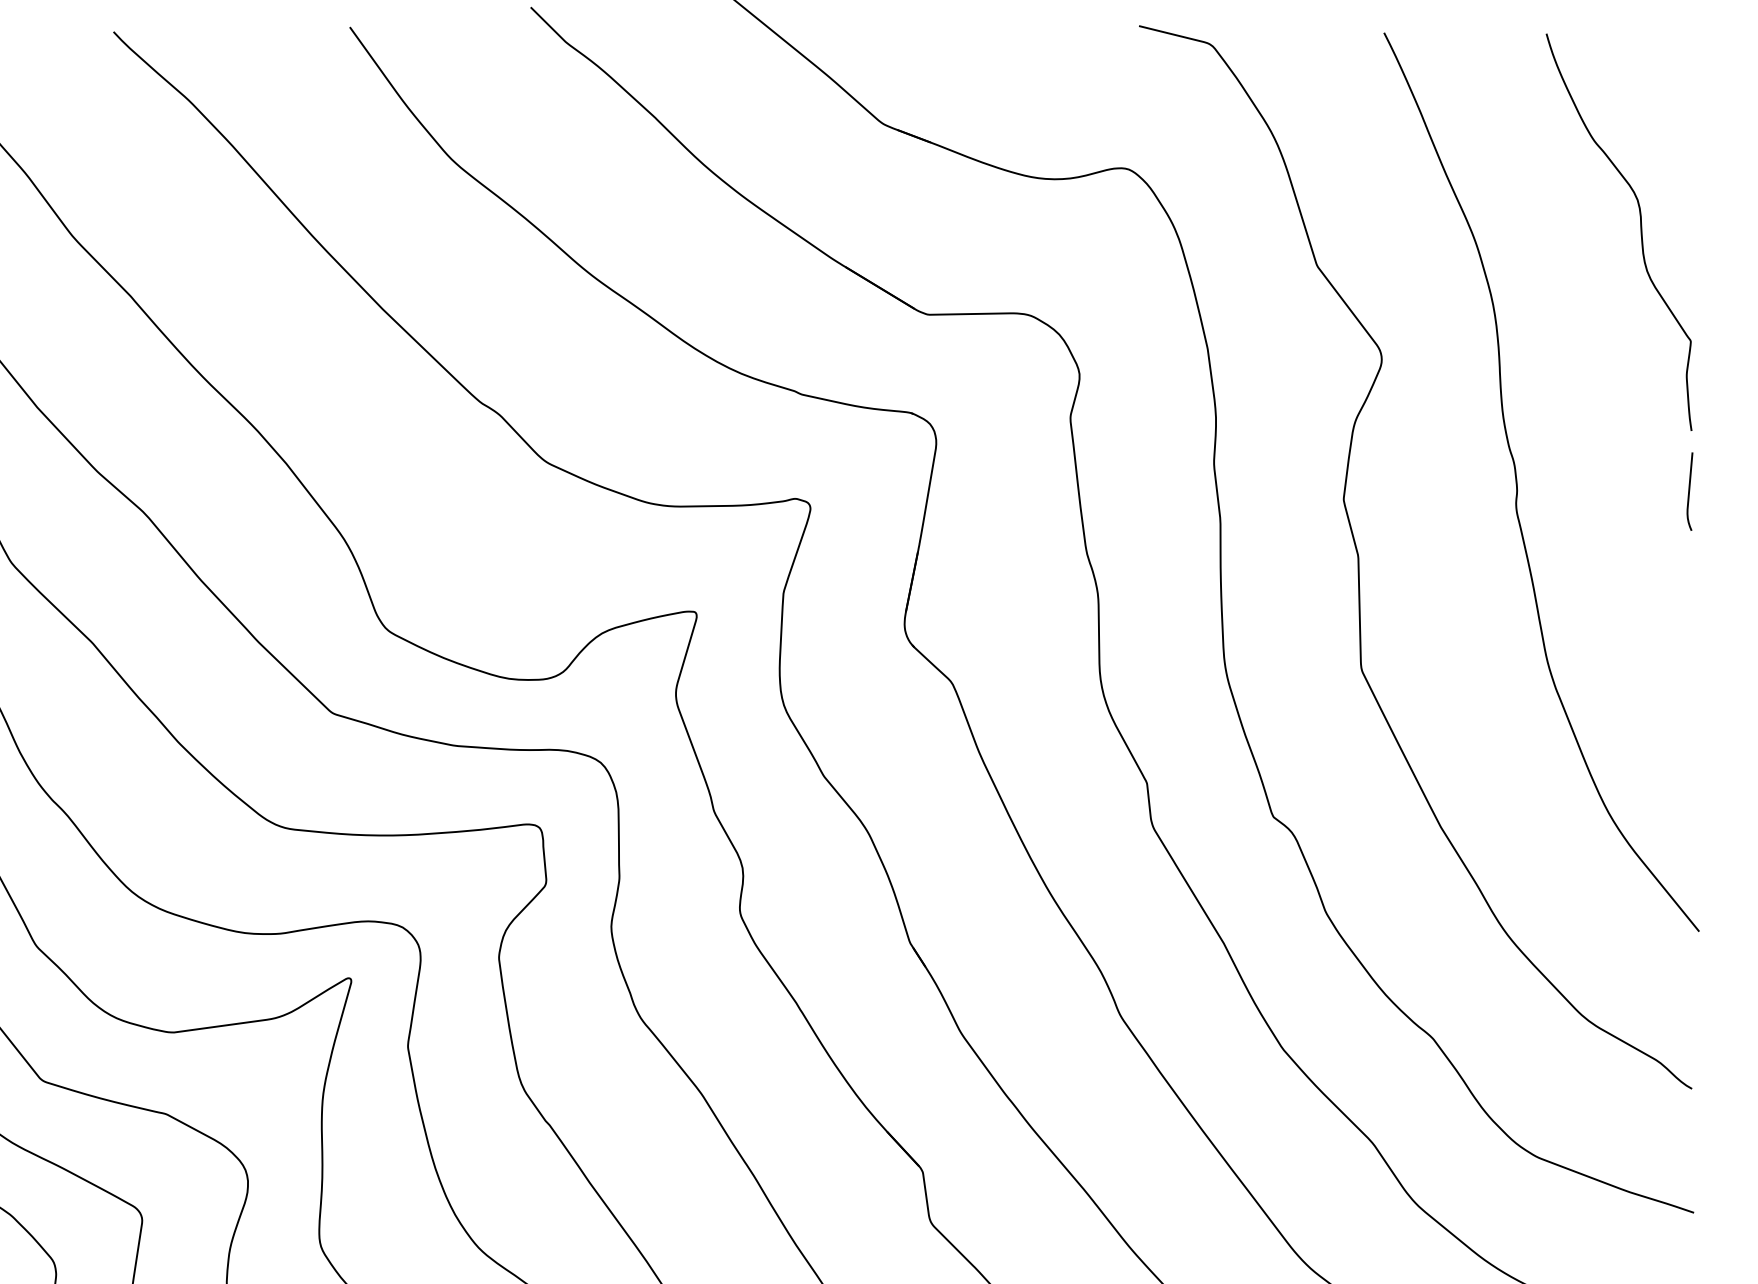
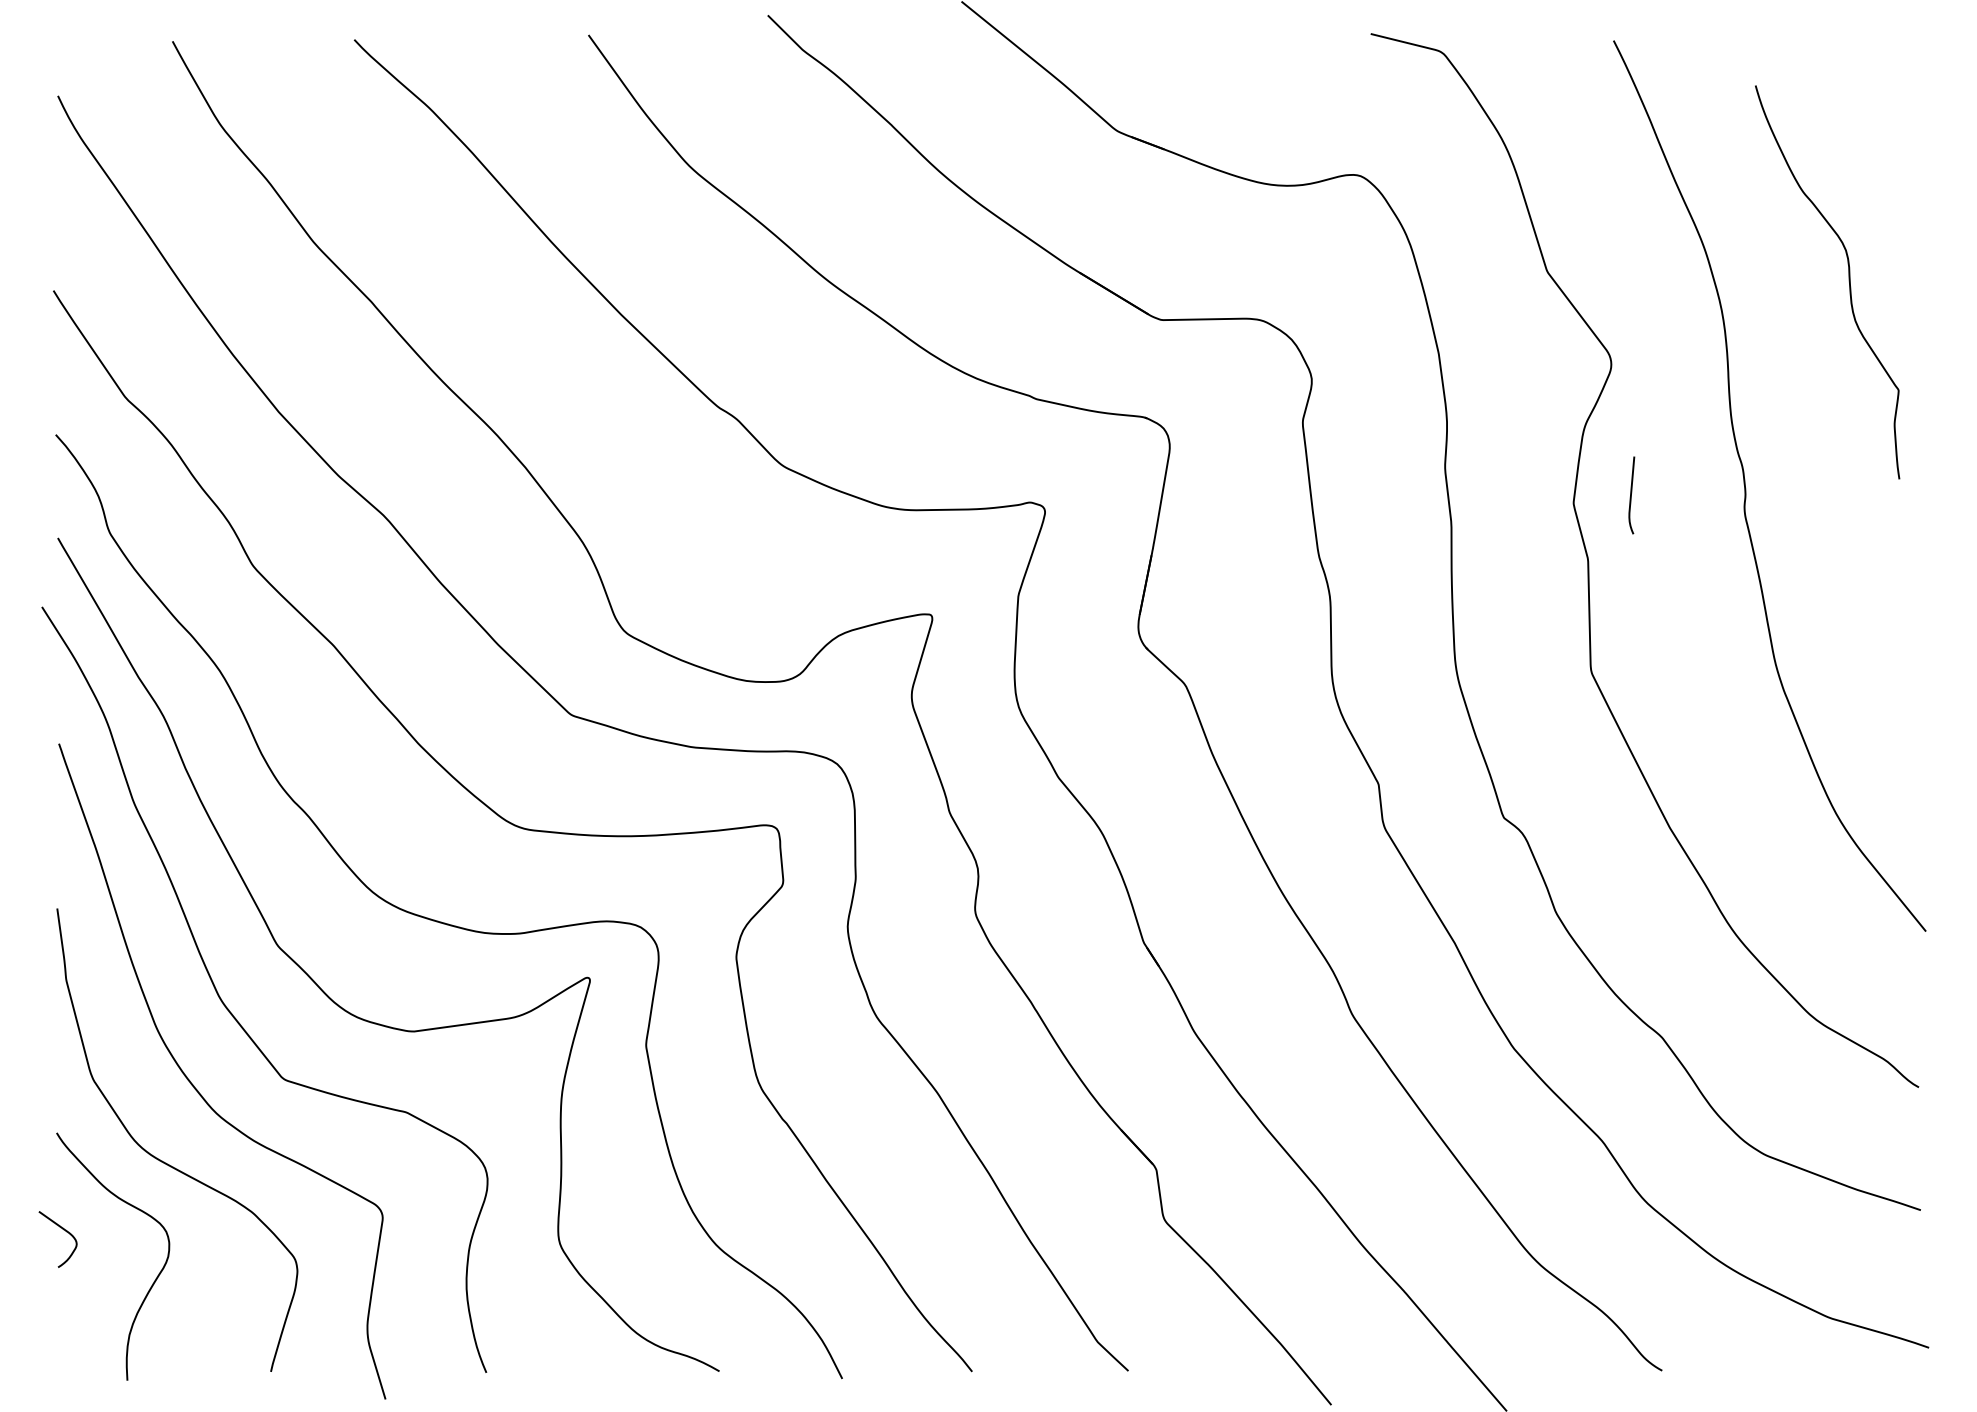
curve: (1640, 231) -> (1848, 281), moved
curve: (1689, 491) -> (1631, 495), moved

